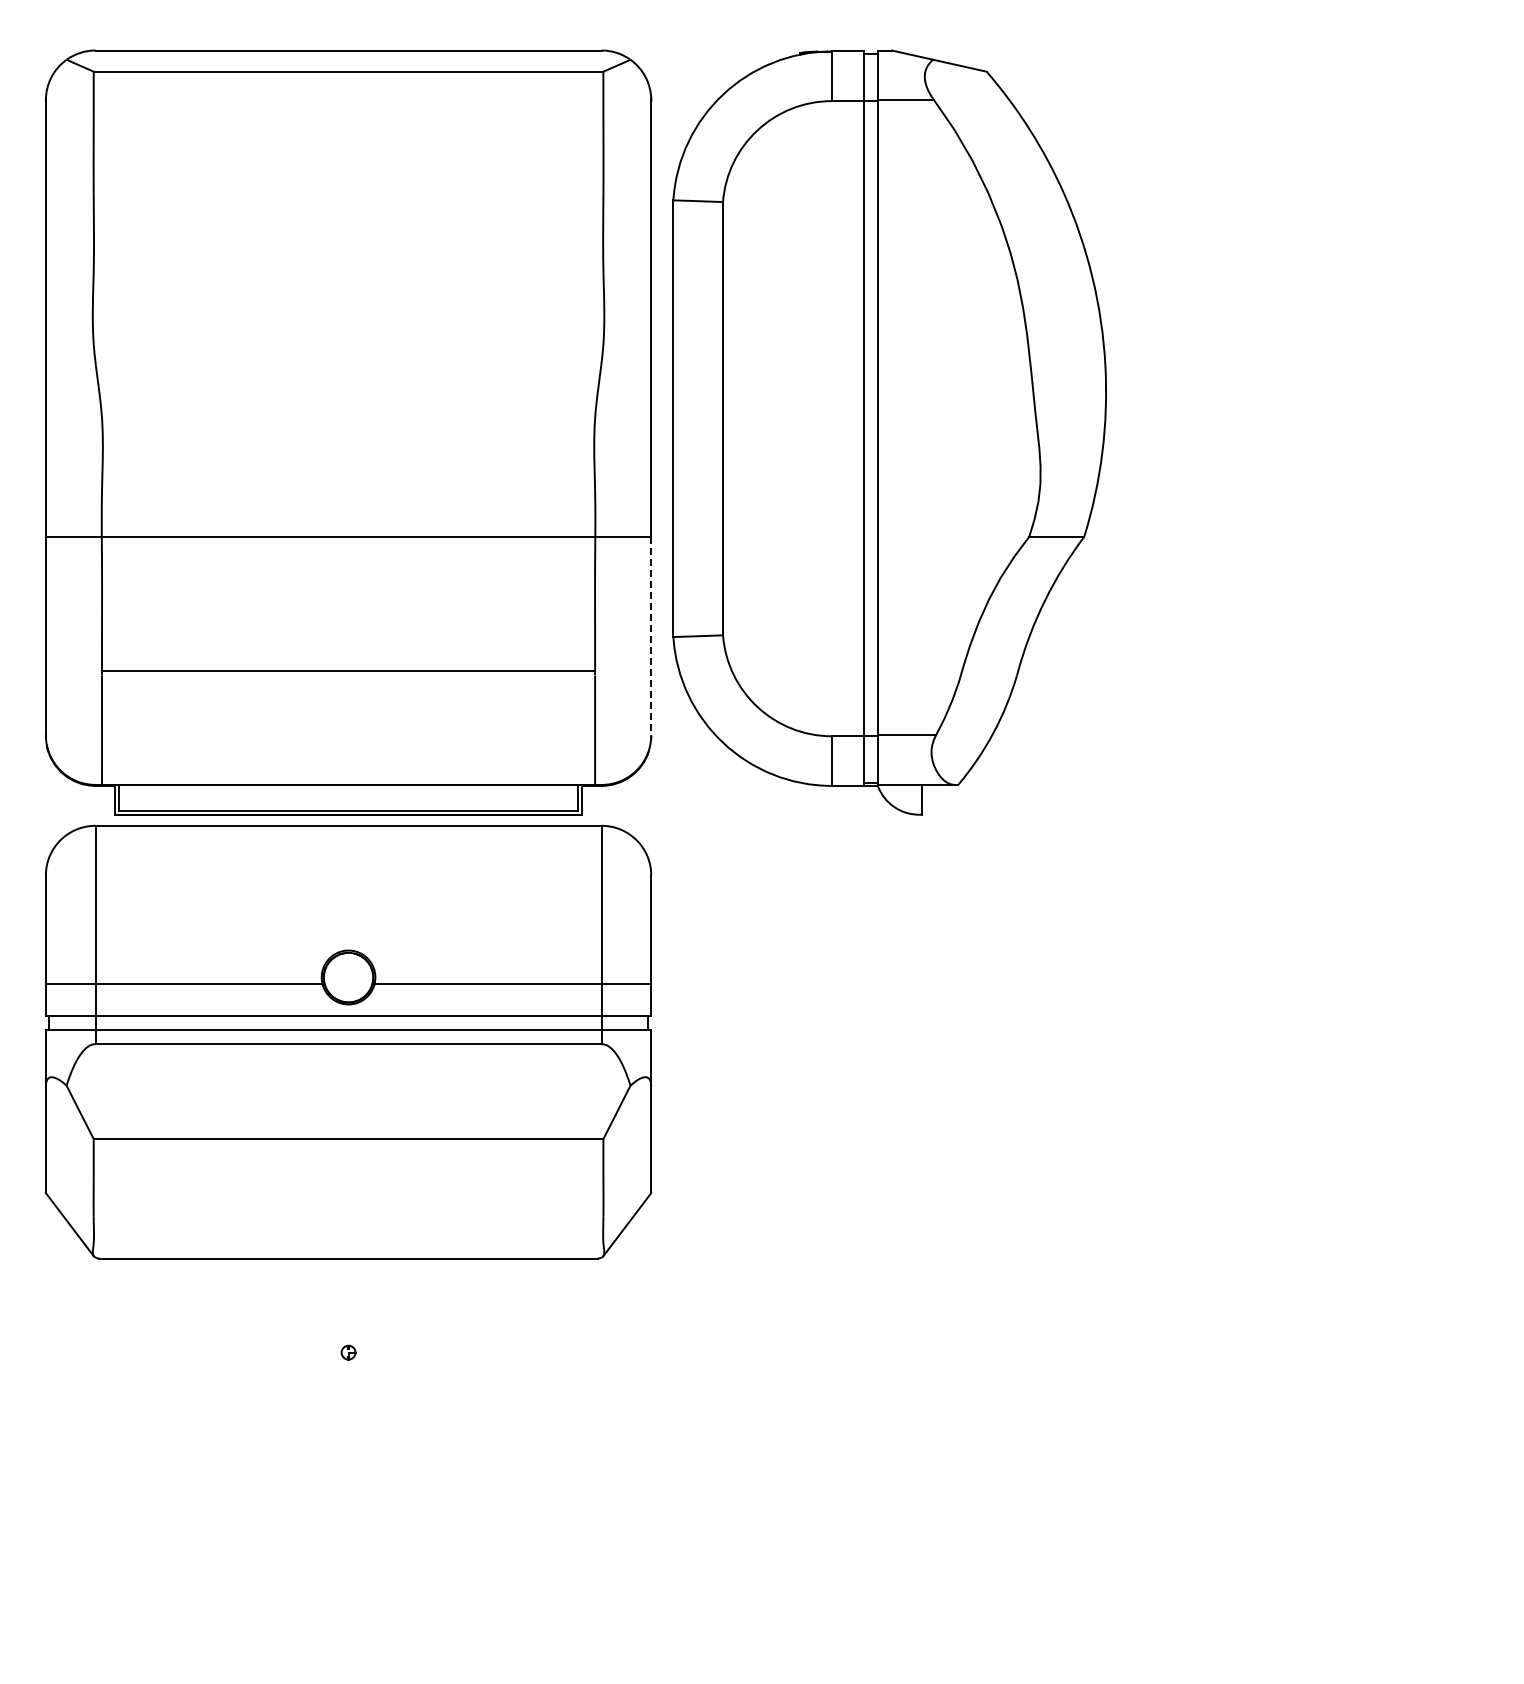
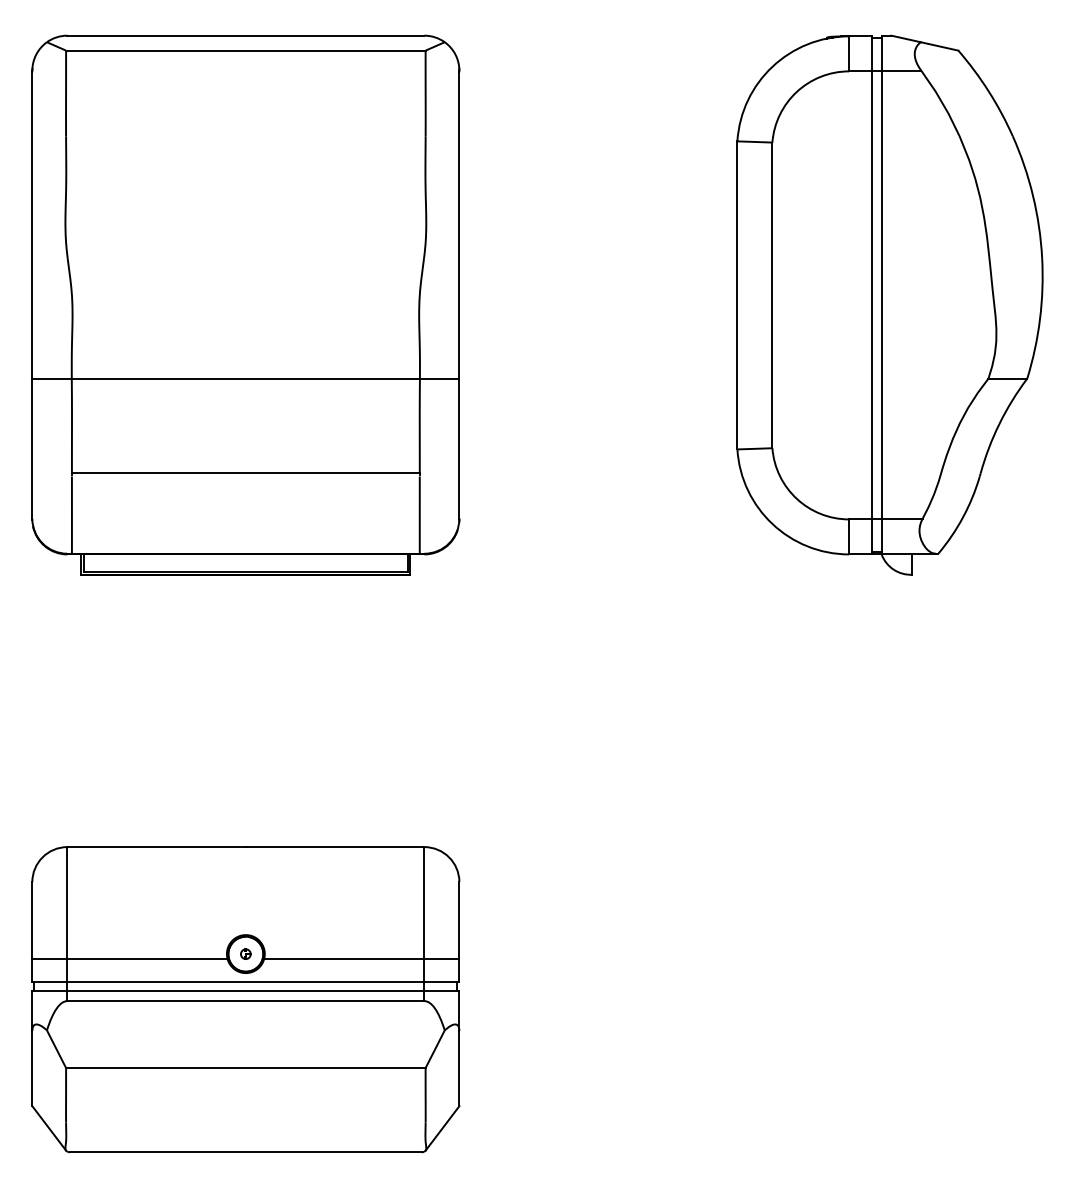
part: (889, 432) -> (889, 305), moved
line: (651, 636) -> (459, 449), dashed -> solid
part: (348, 1041) -> (245, 999), moved

